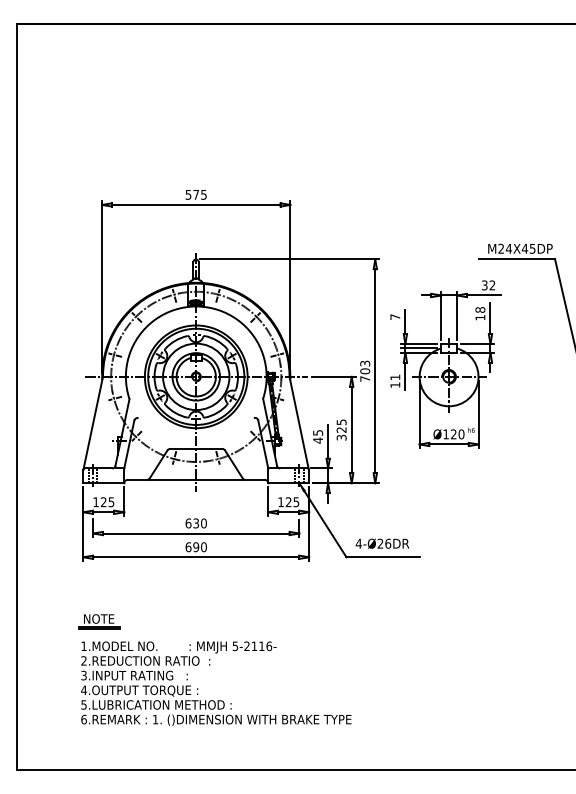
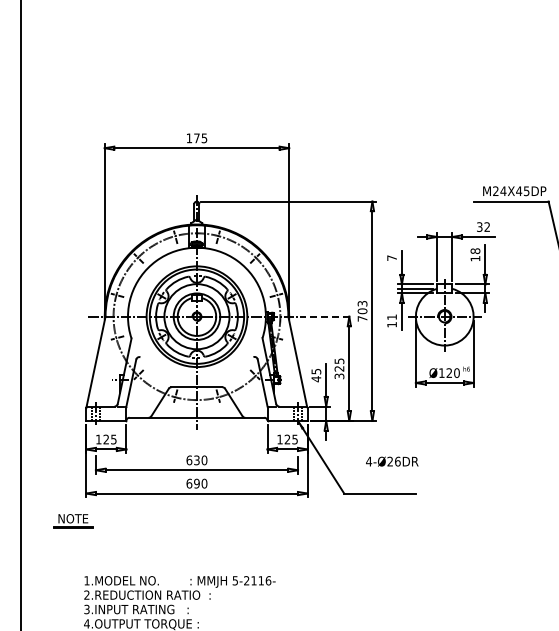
text: (188, 194) -> (189, 137), 575 -> 175
line: (333, 376) -> (331, 316), solid -> dashed
text: (382, 543) -> (392, 461), moved
part: (99, 621) -> (73, 521), moved

